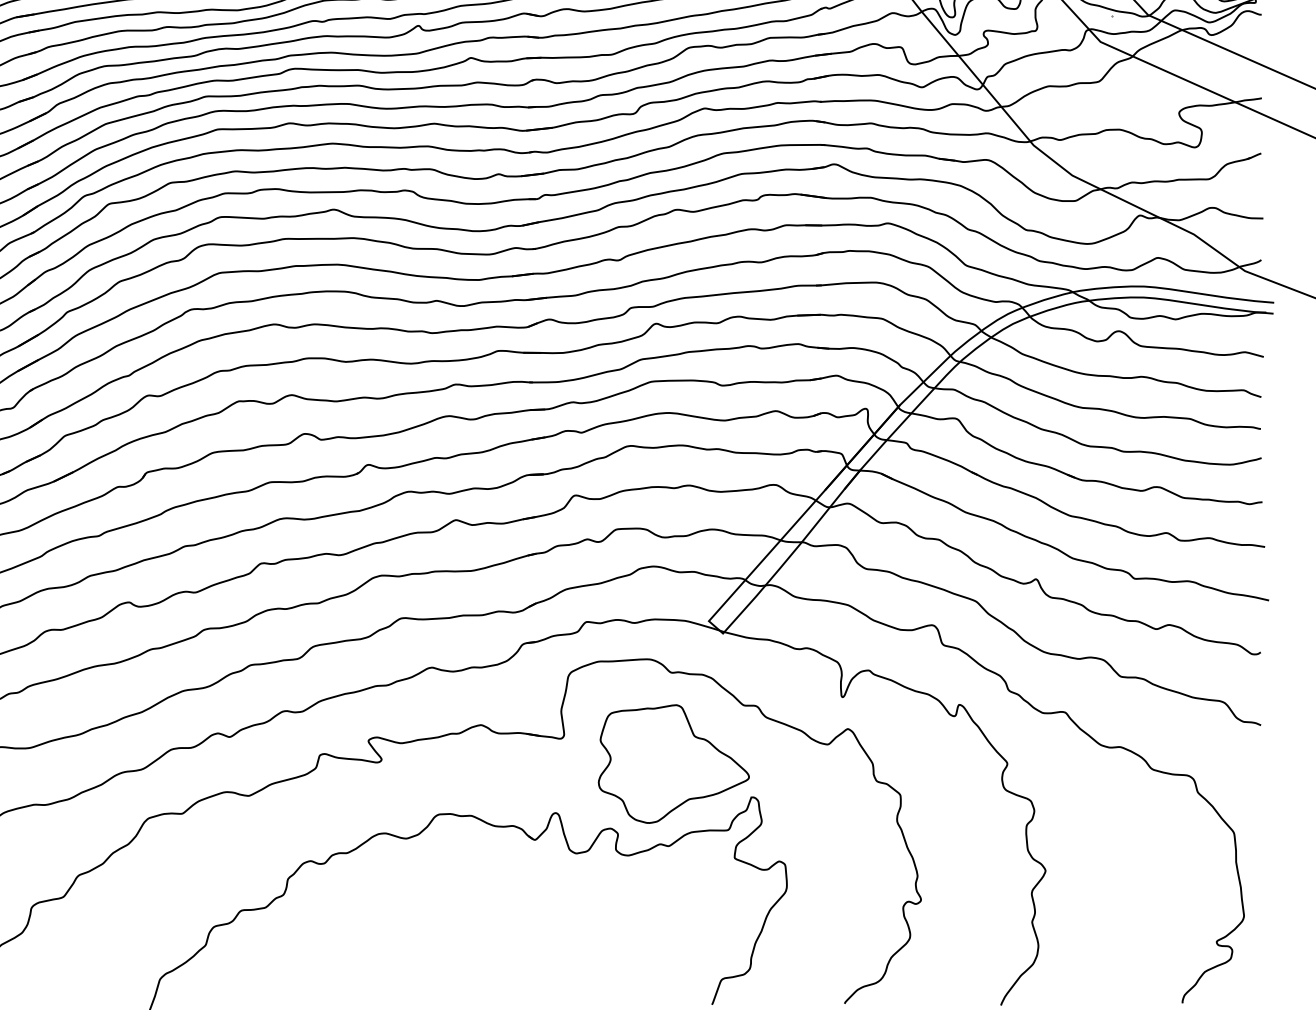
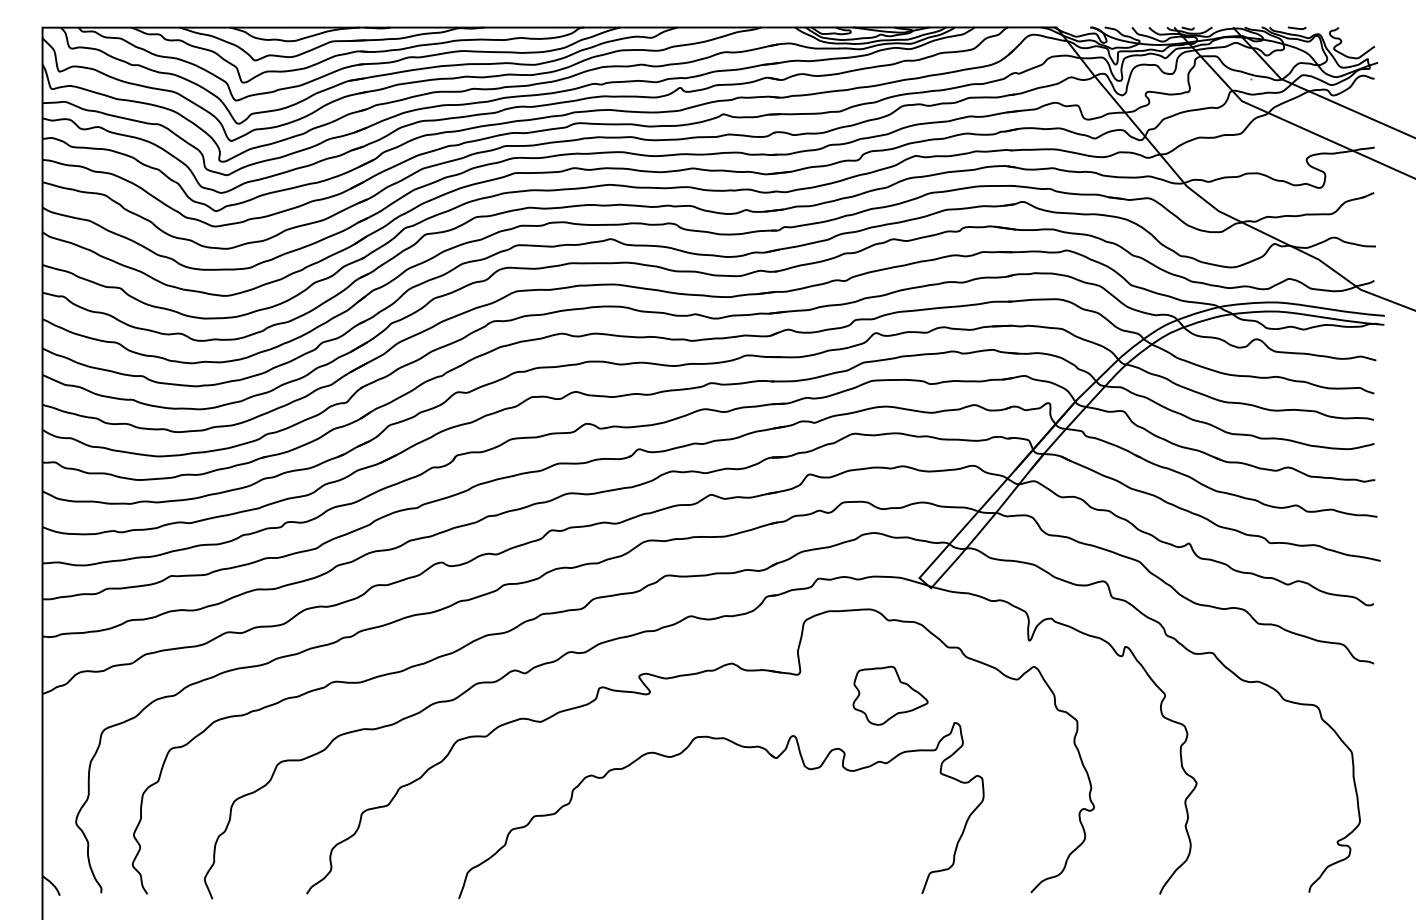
part: (673, 763) -> (890, 695), size x0.6

